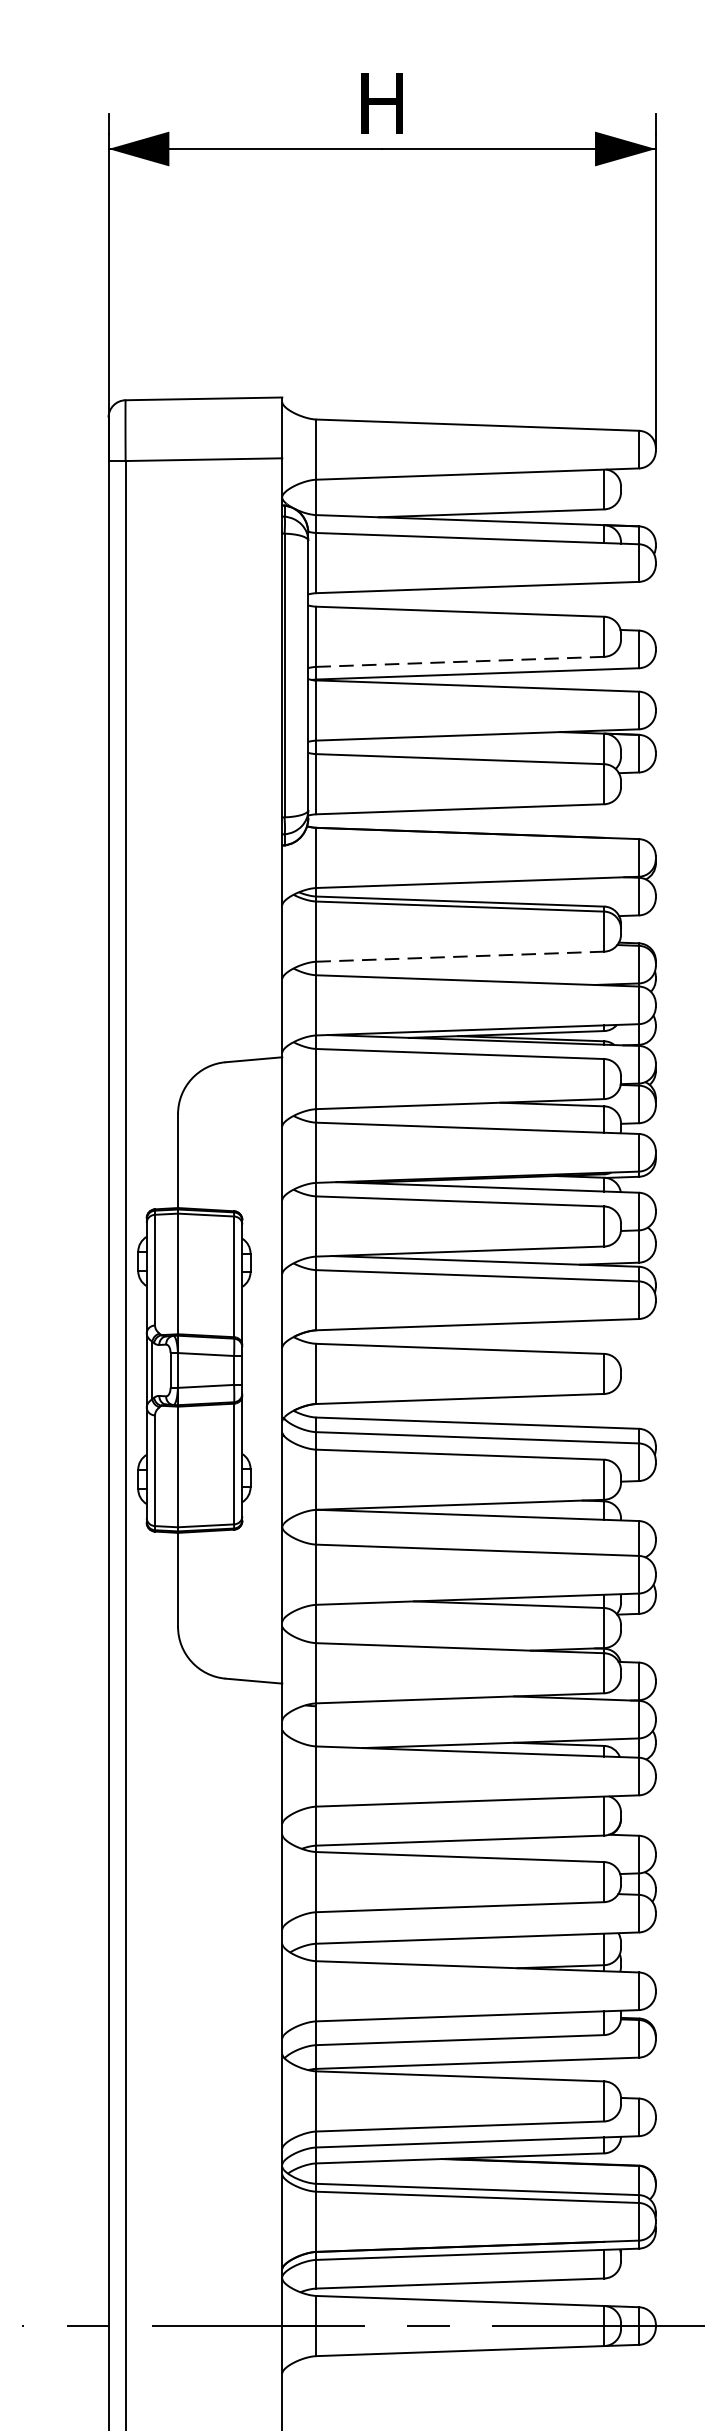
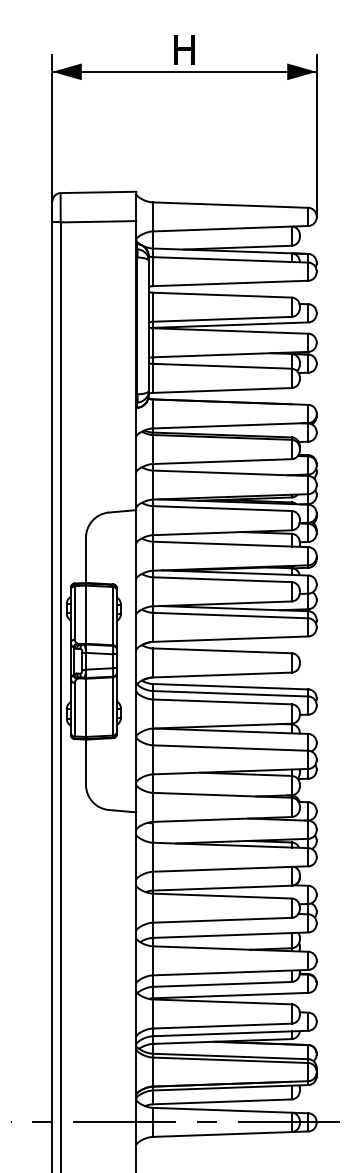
line: (460, 662) -> (222, 319), dashed -> solid
line: (460, 956) -> (222, 461), dashed -> solid

